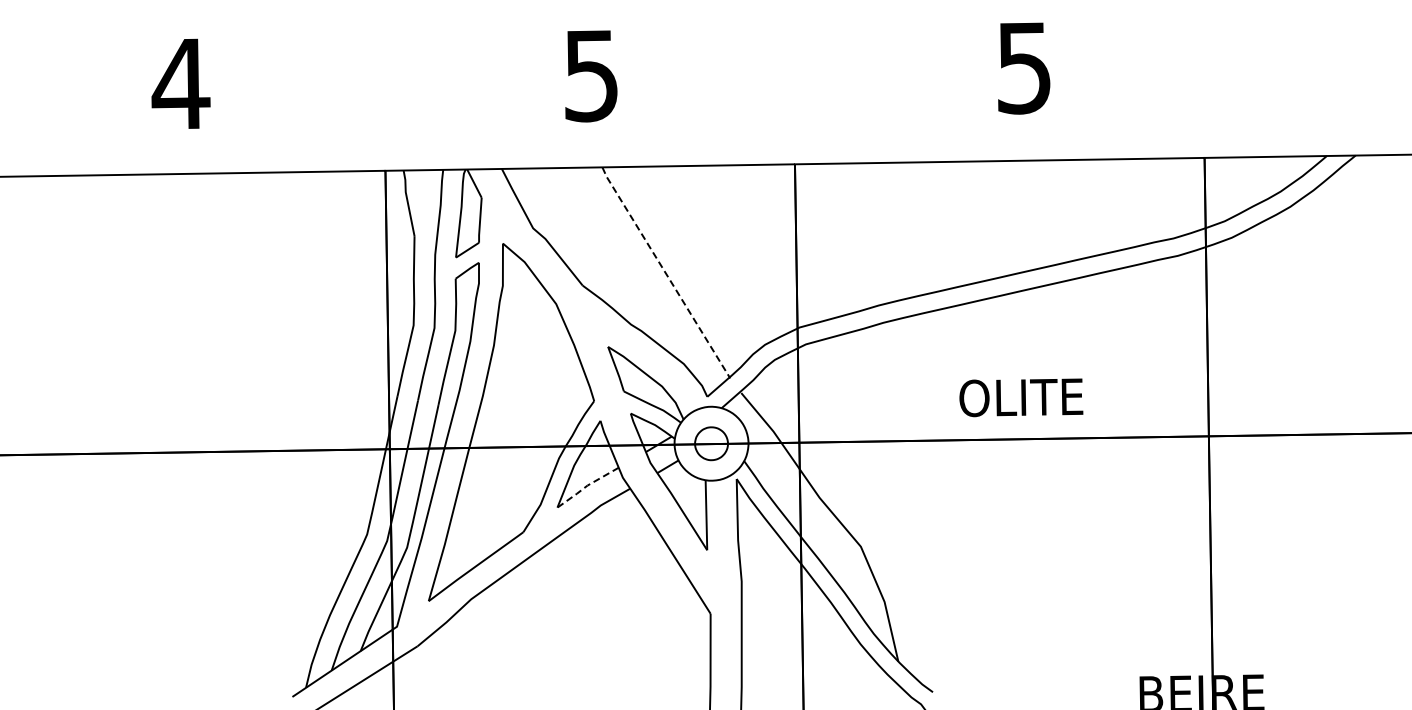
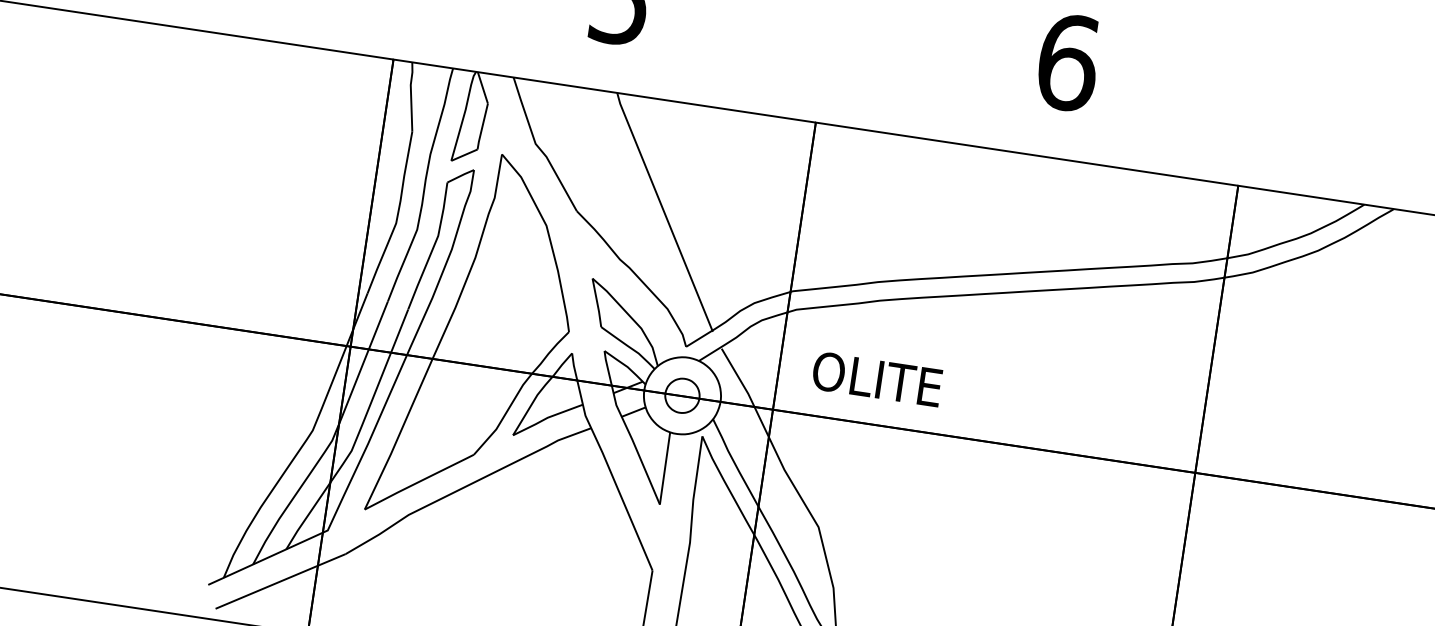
text: (1024, 67) -> (1068, 62), 5 -> 6
line: (665, 273) -> (664, 212), dashed -> solid
text: (1021, 397) -> (877, 379), moved
line: (586, 486) -> (546, 418), dashed -> solid

